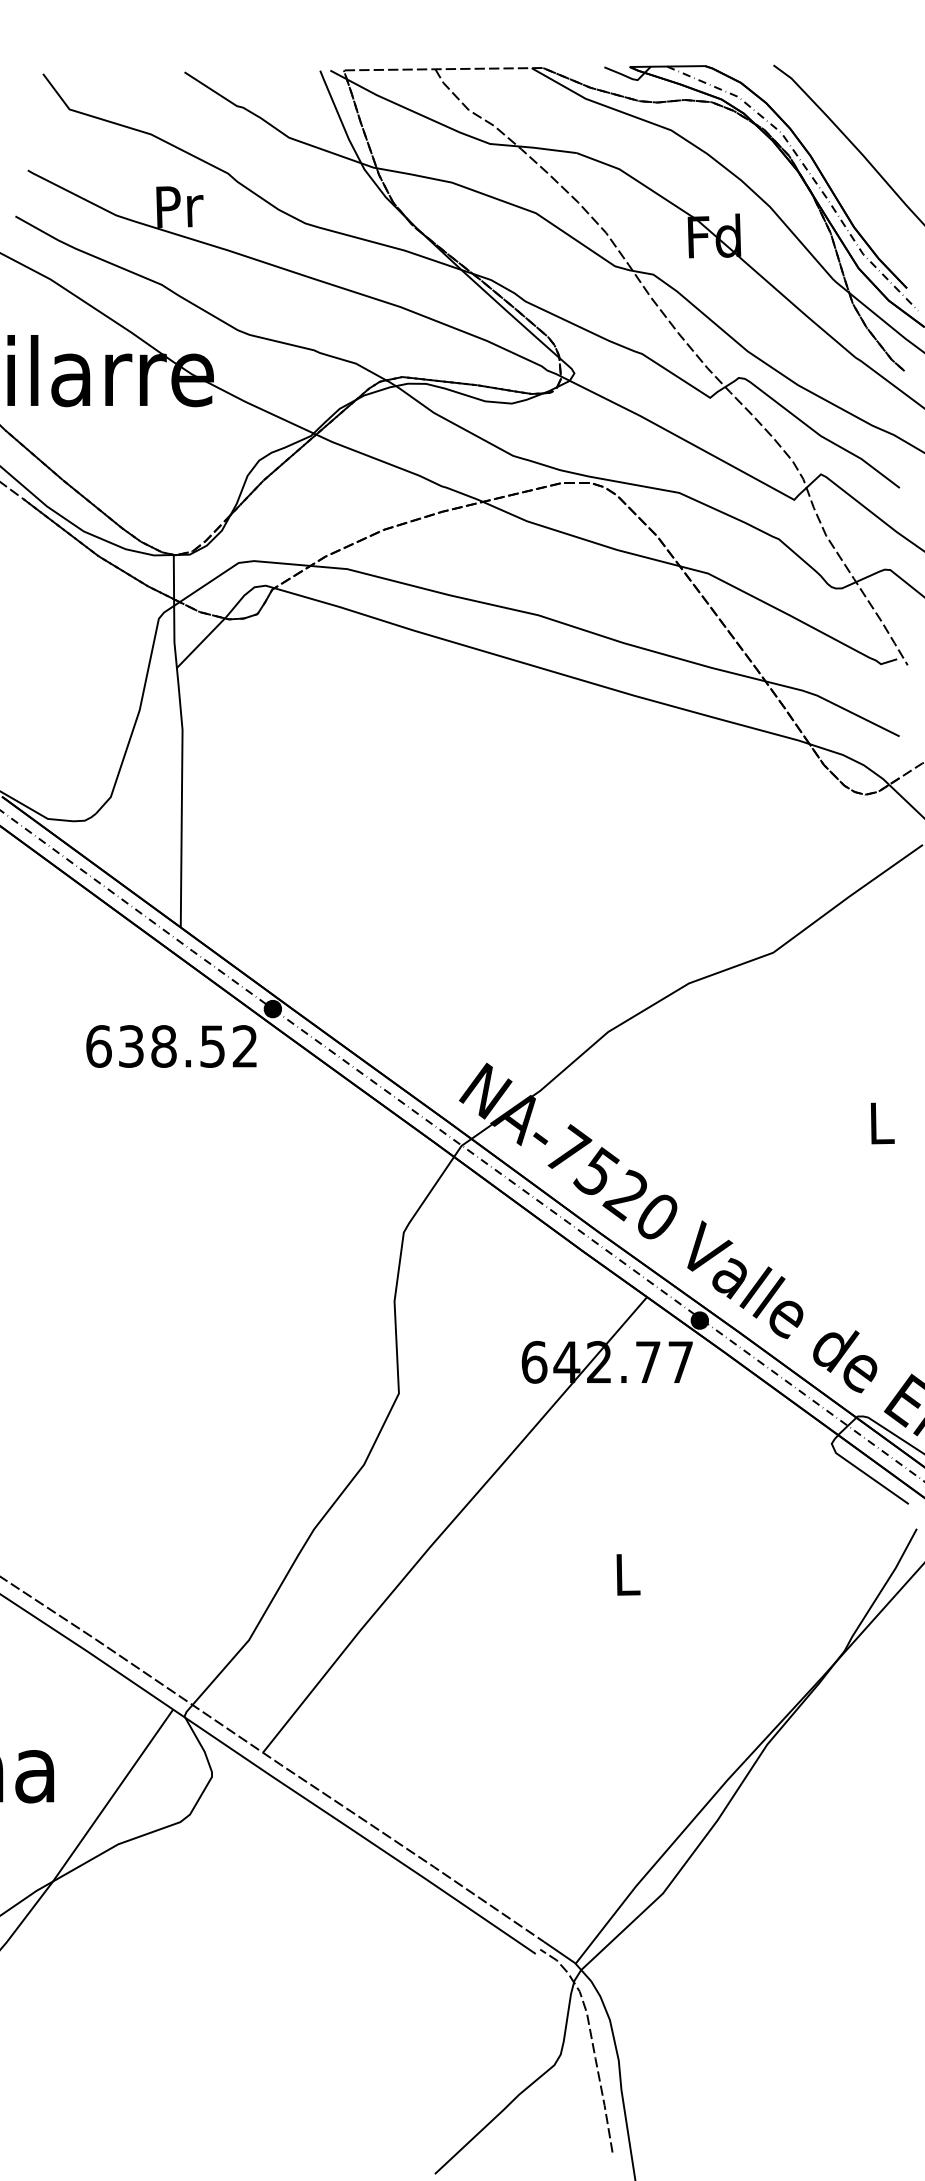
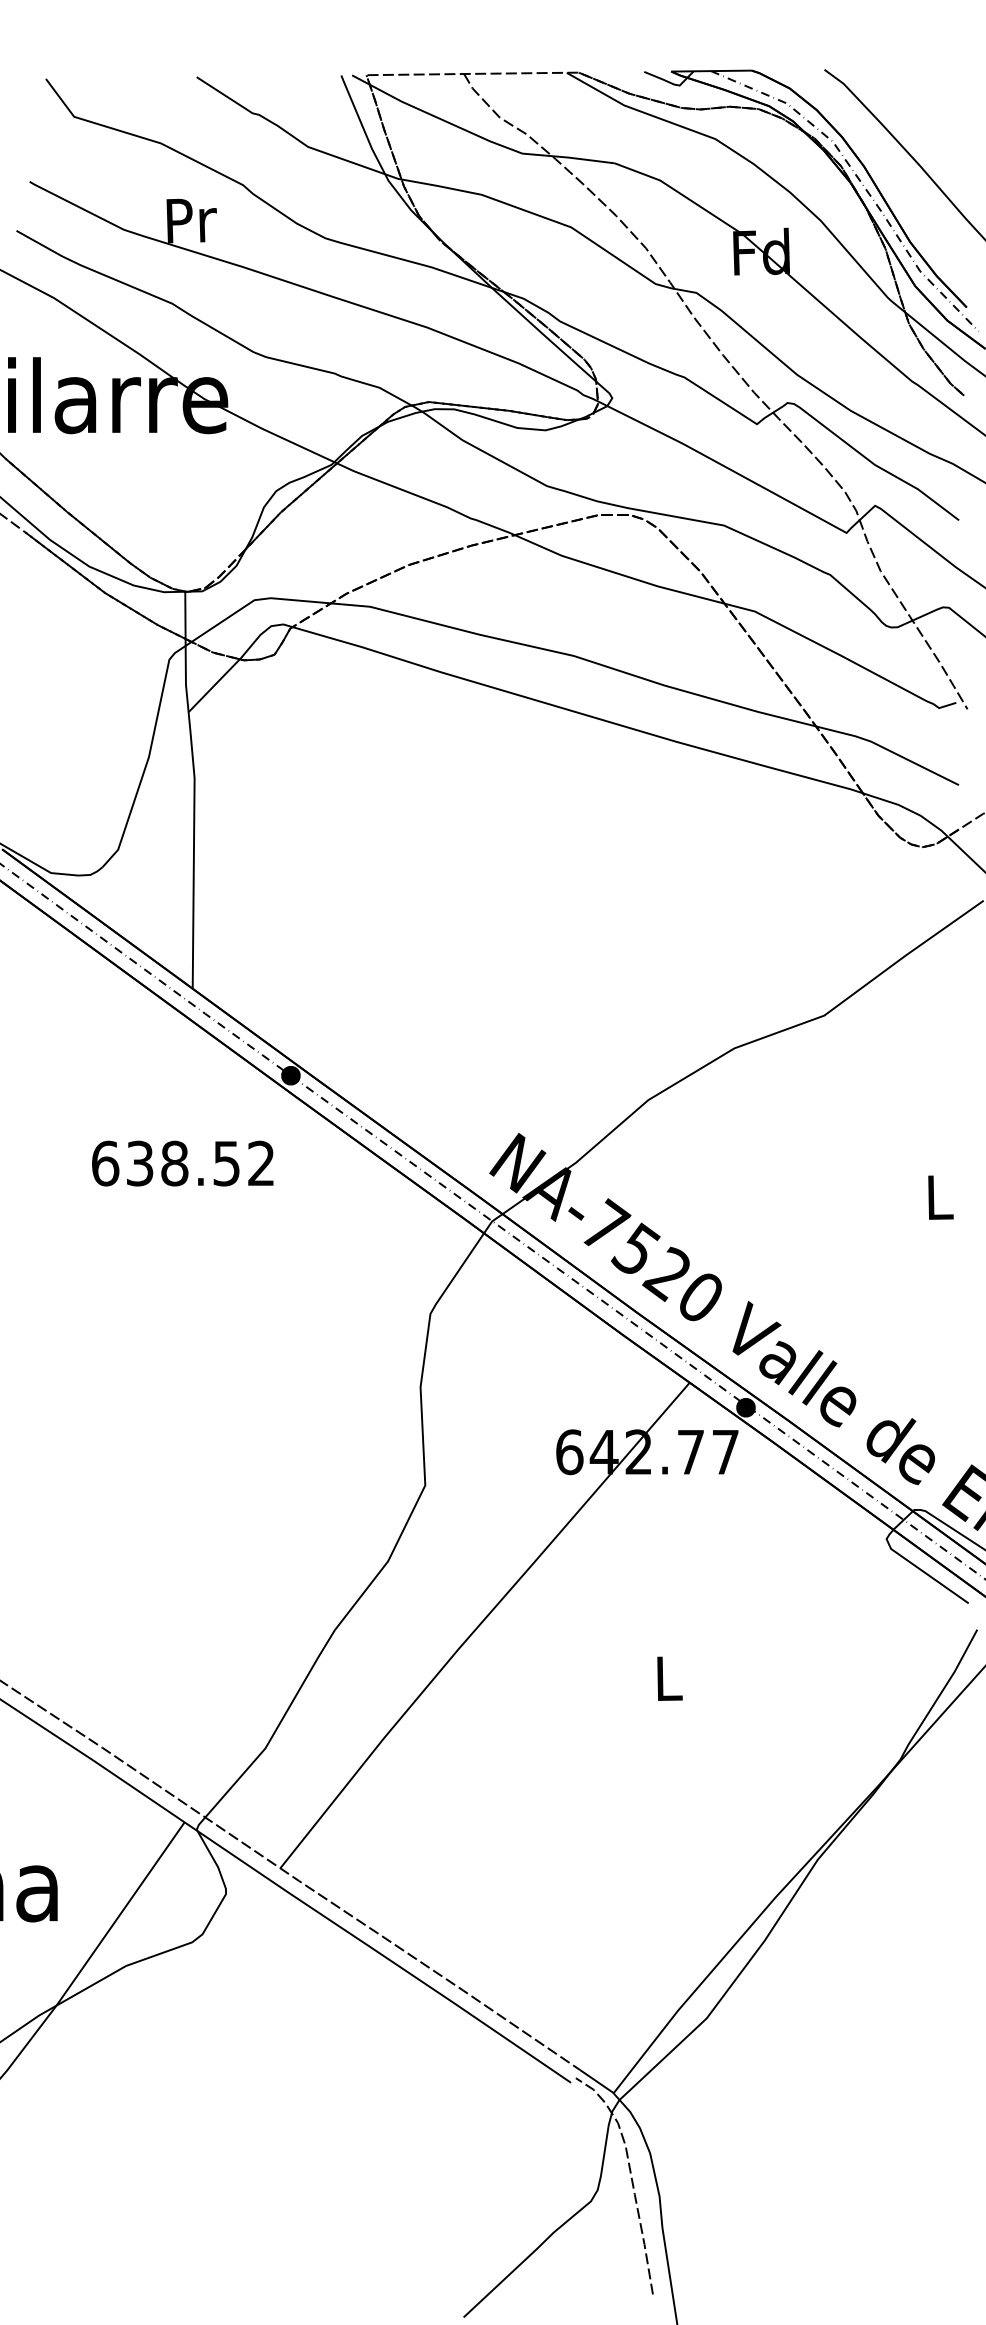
text: (171, 1046) -> (182, 1163), moved

